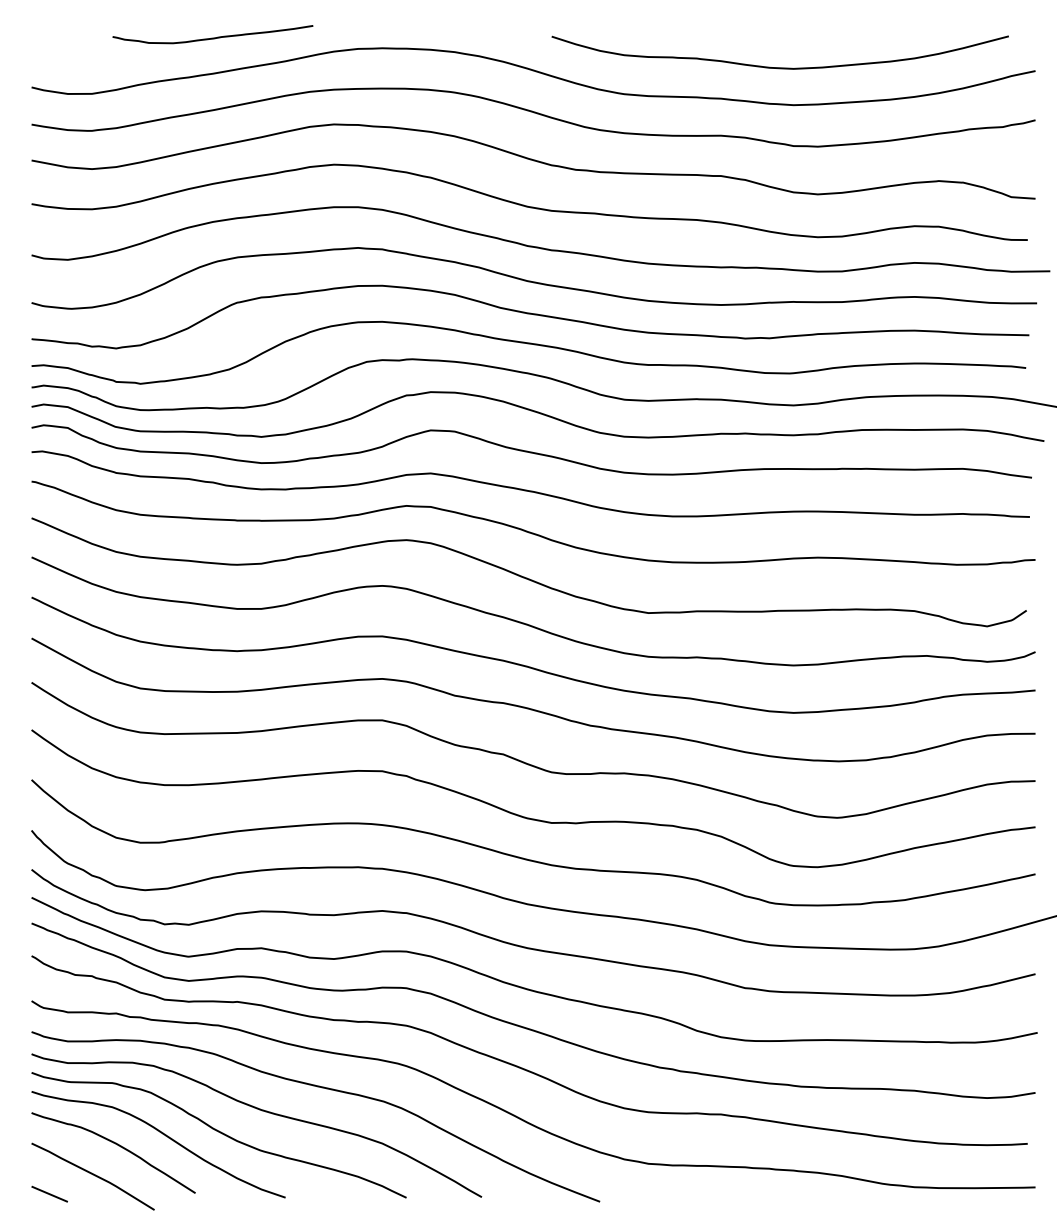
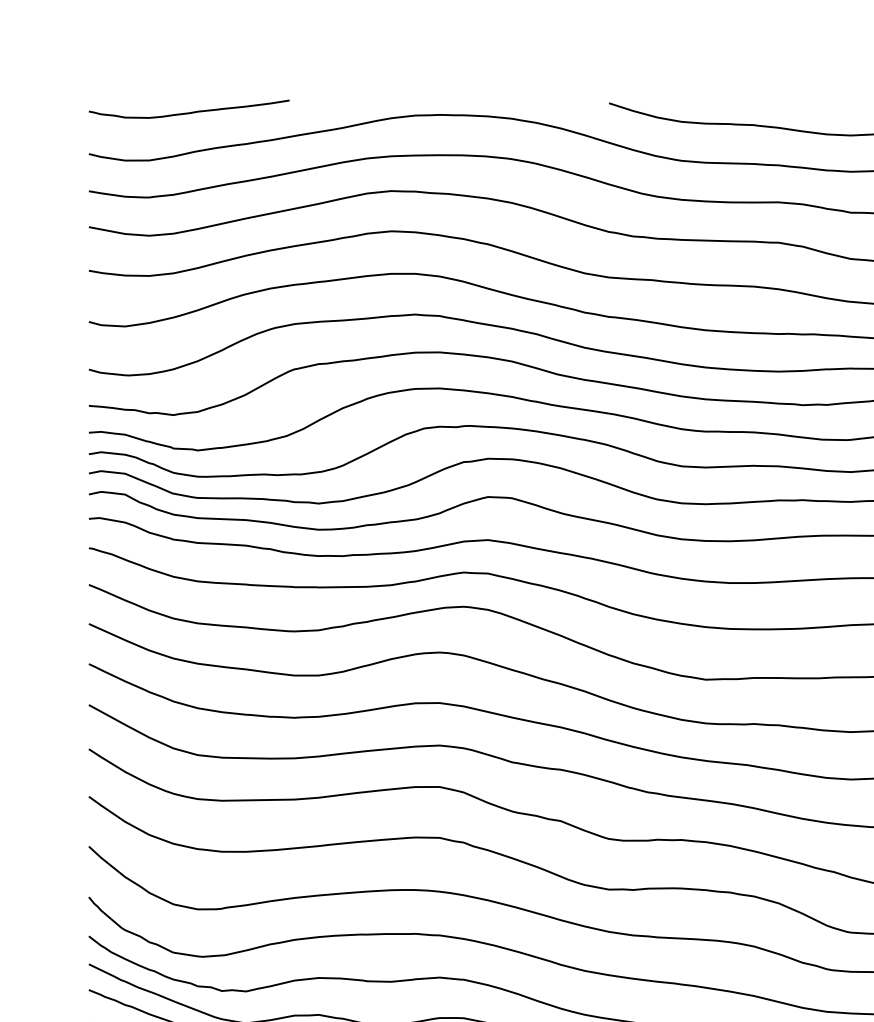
curve: (212, 37) -> (188, 112), moved

